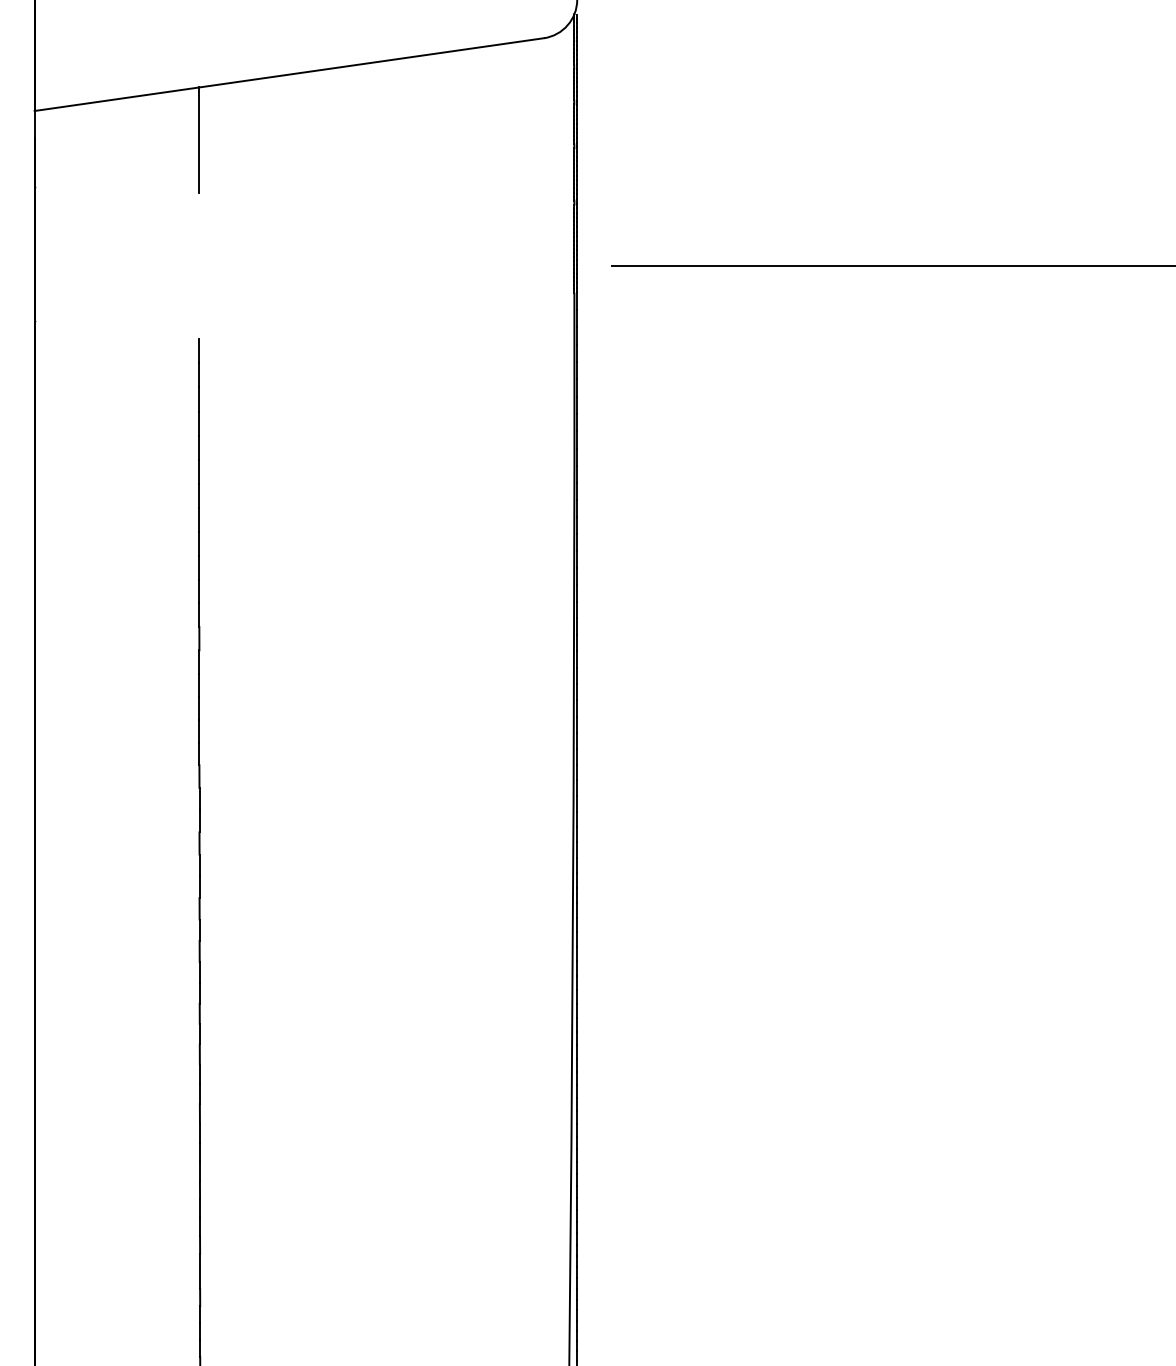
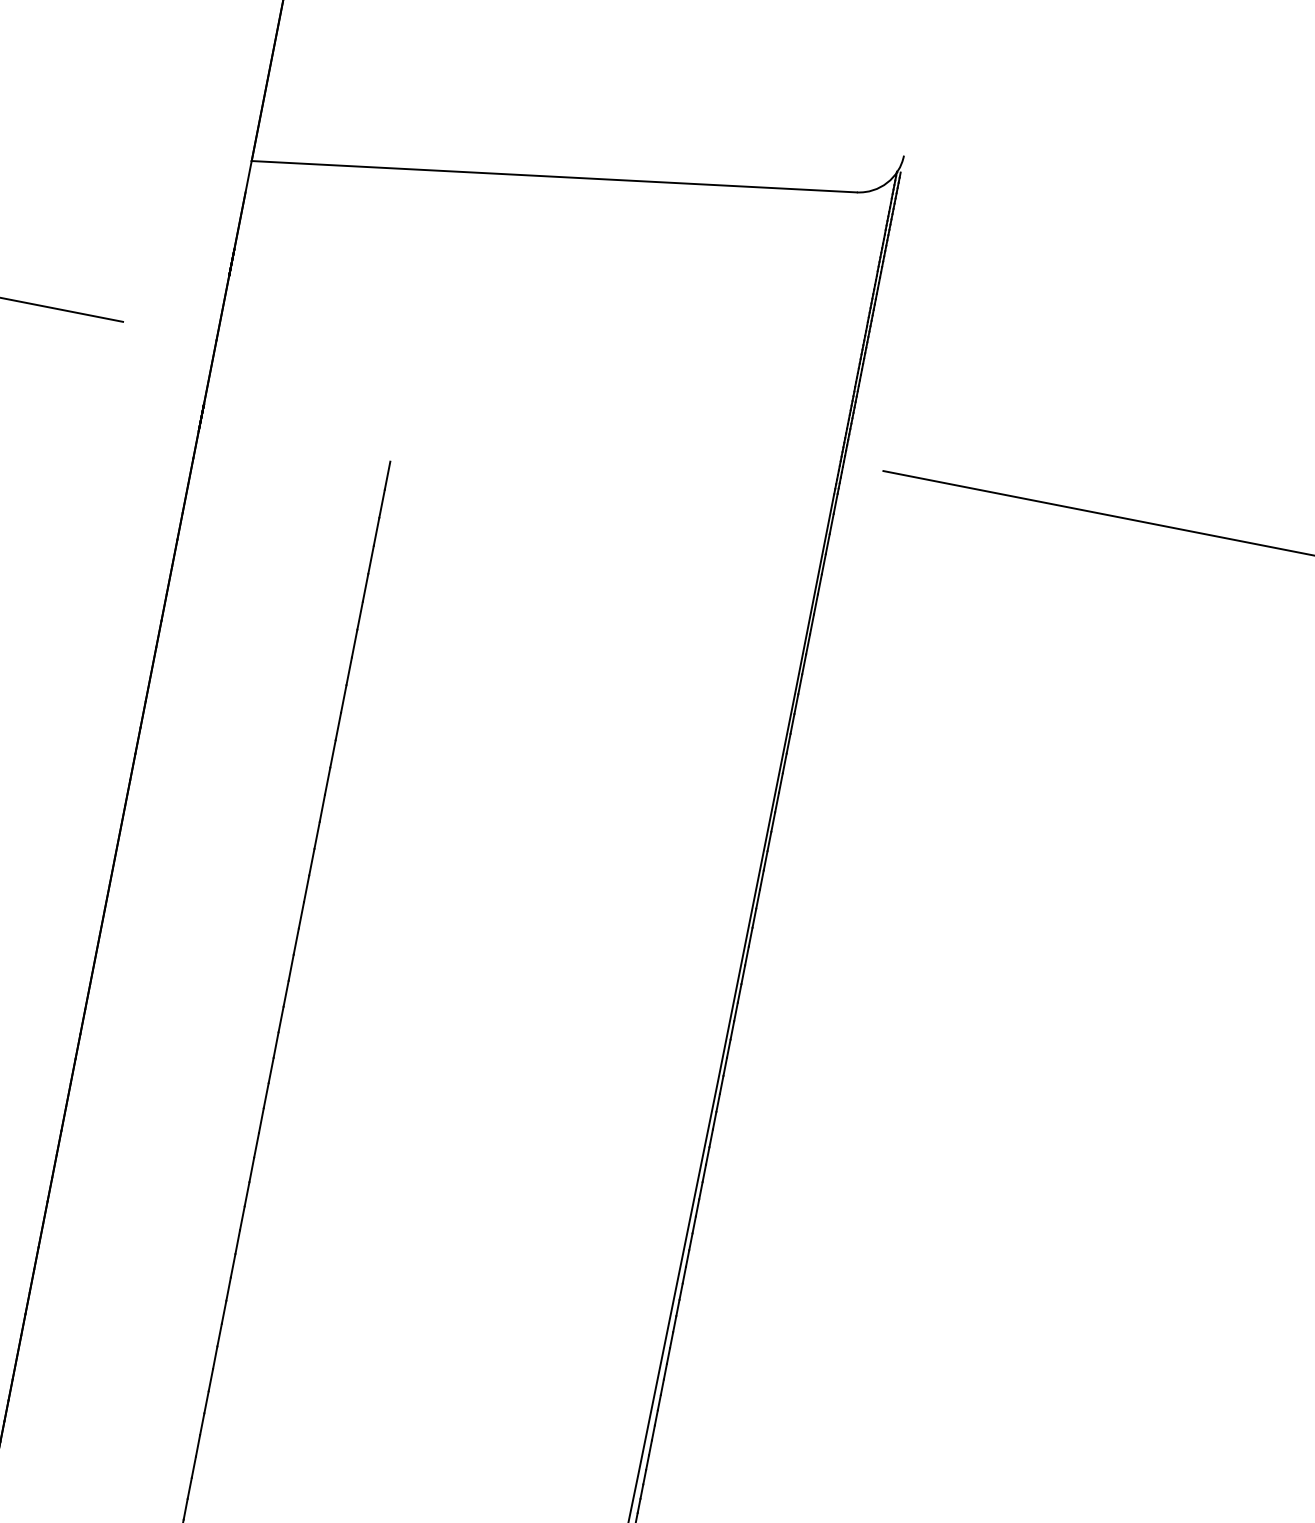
line: (199, 140) -> (435, 232), removed

